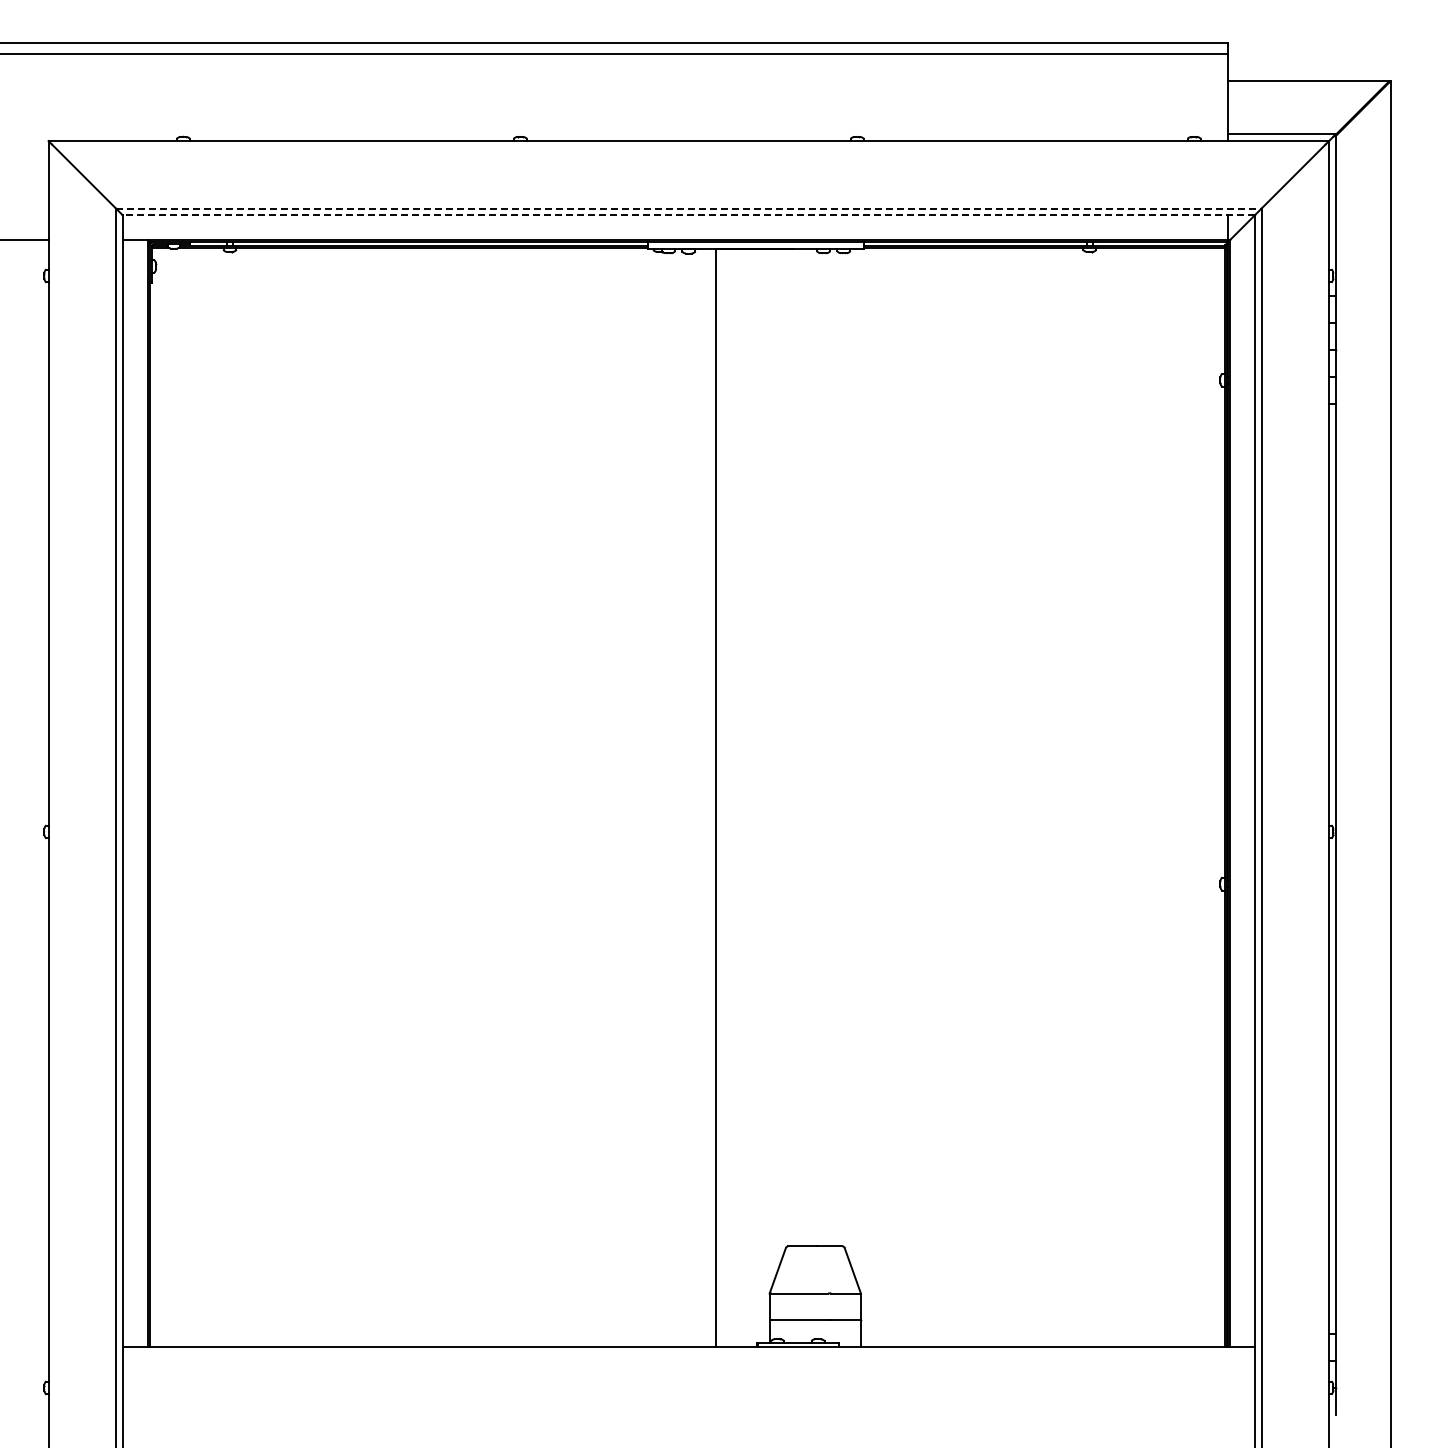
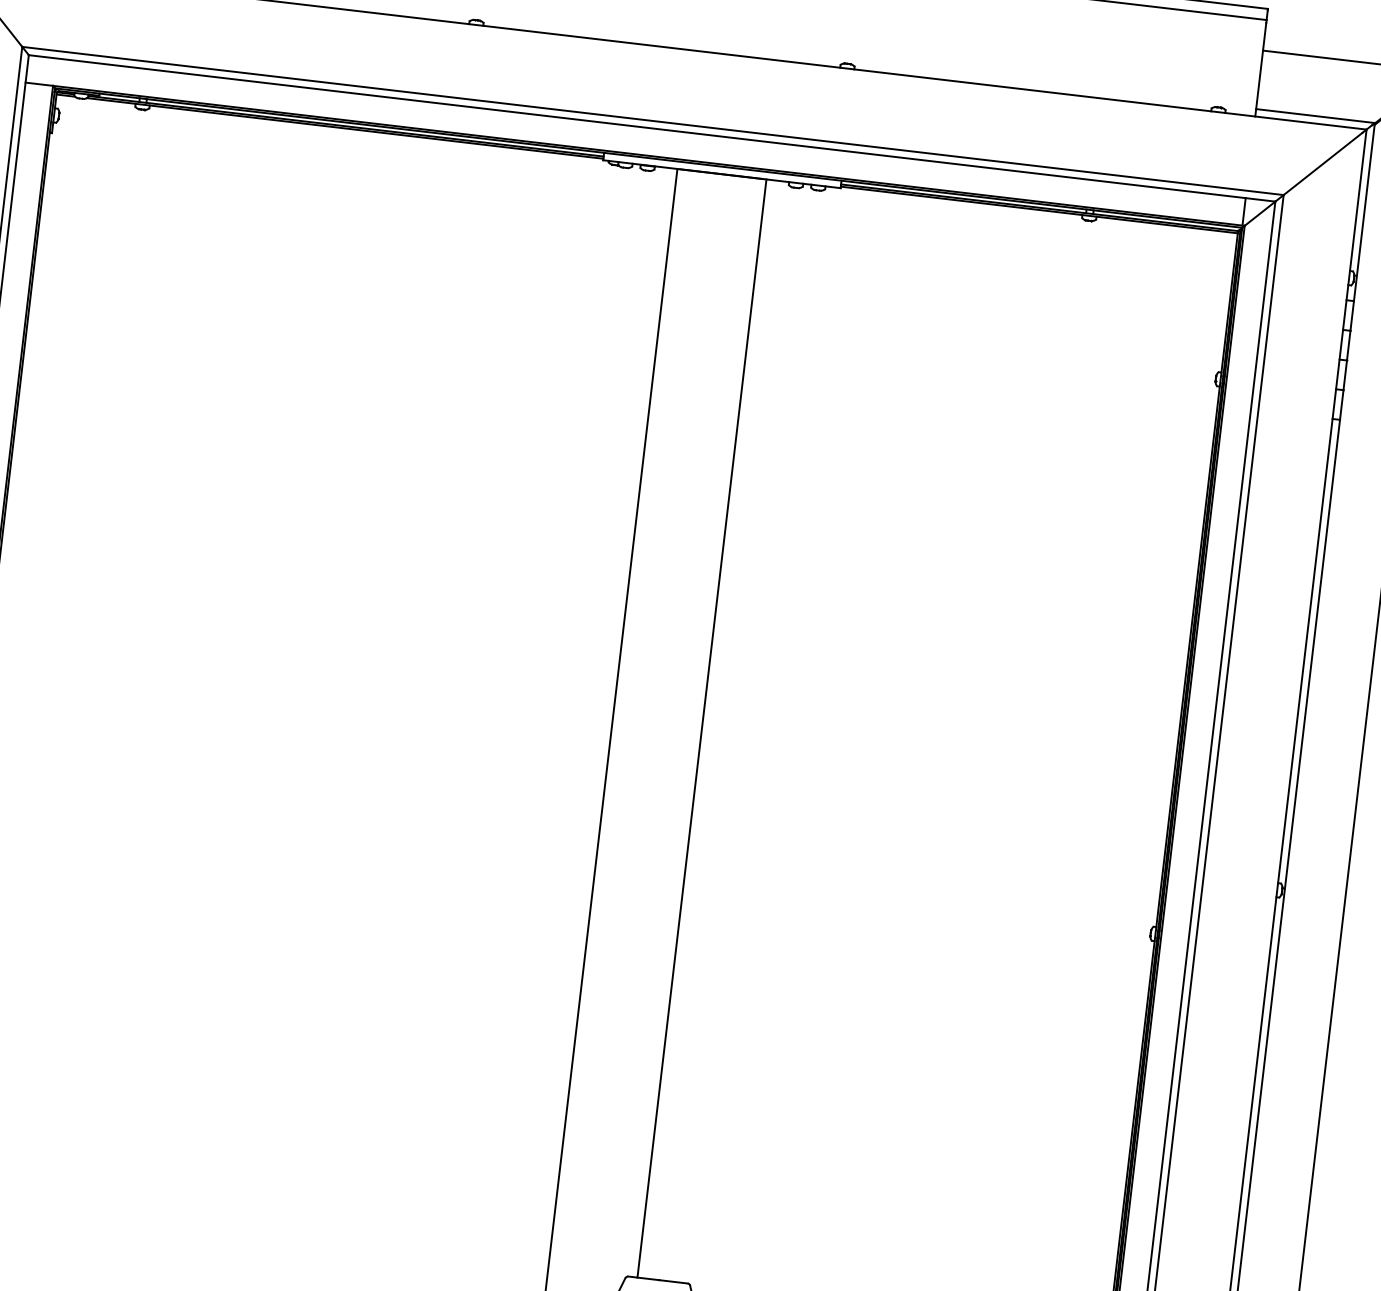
line: (688, 208) -> (652, 120), dashed -> solid
line: (688, 215) -> (651, 128), dashed -> solid
line: (796, 747) -> (701, 728), added

